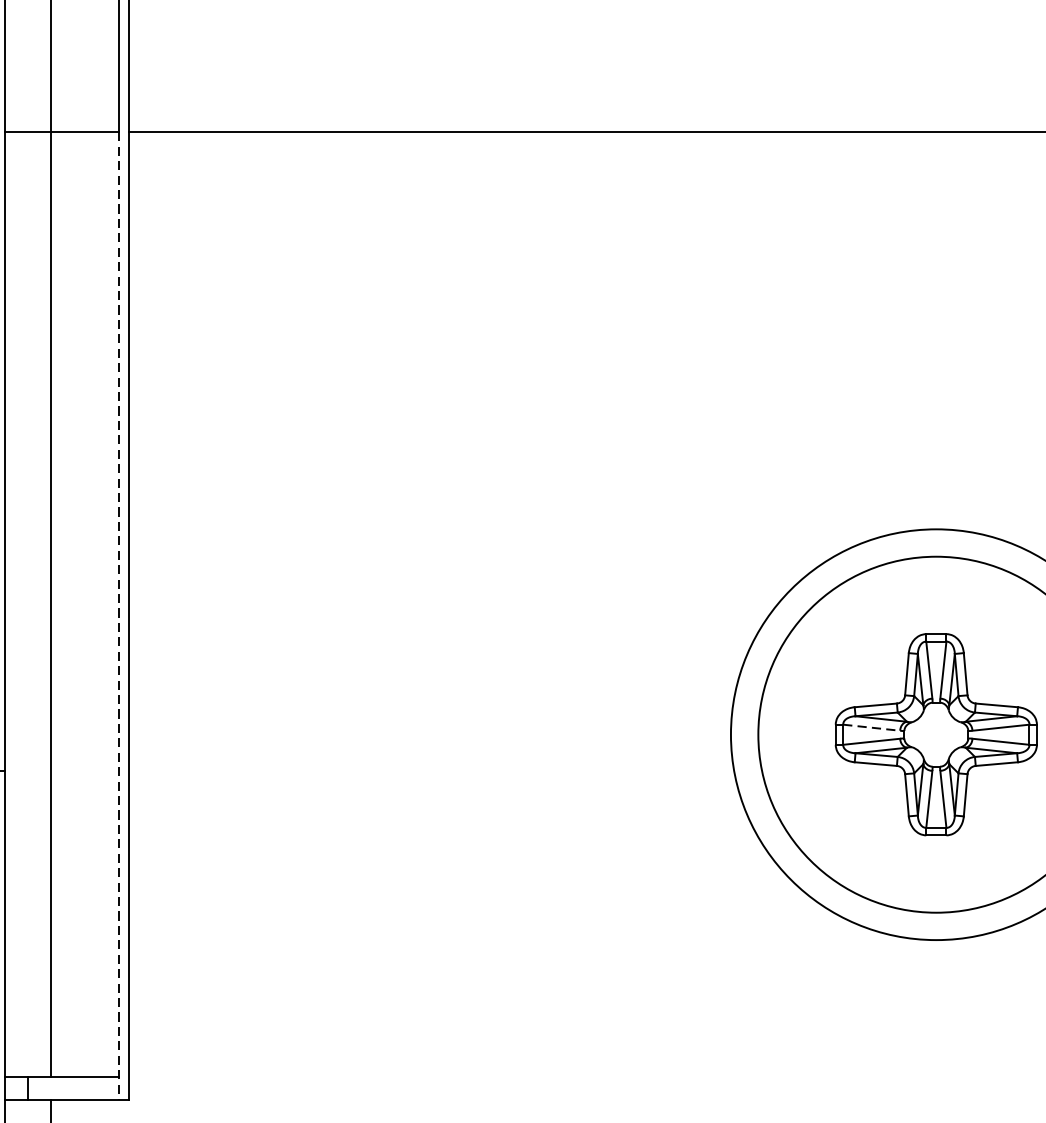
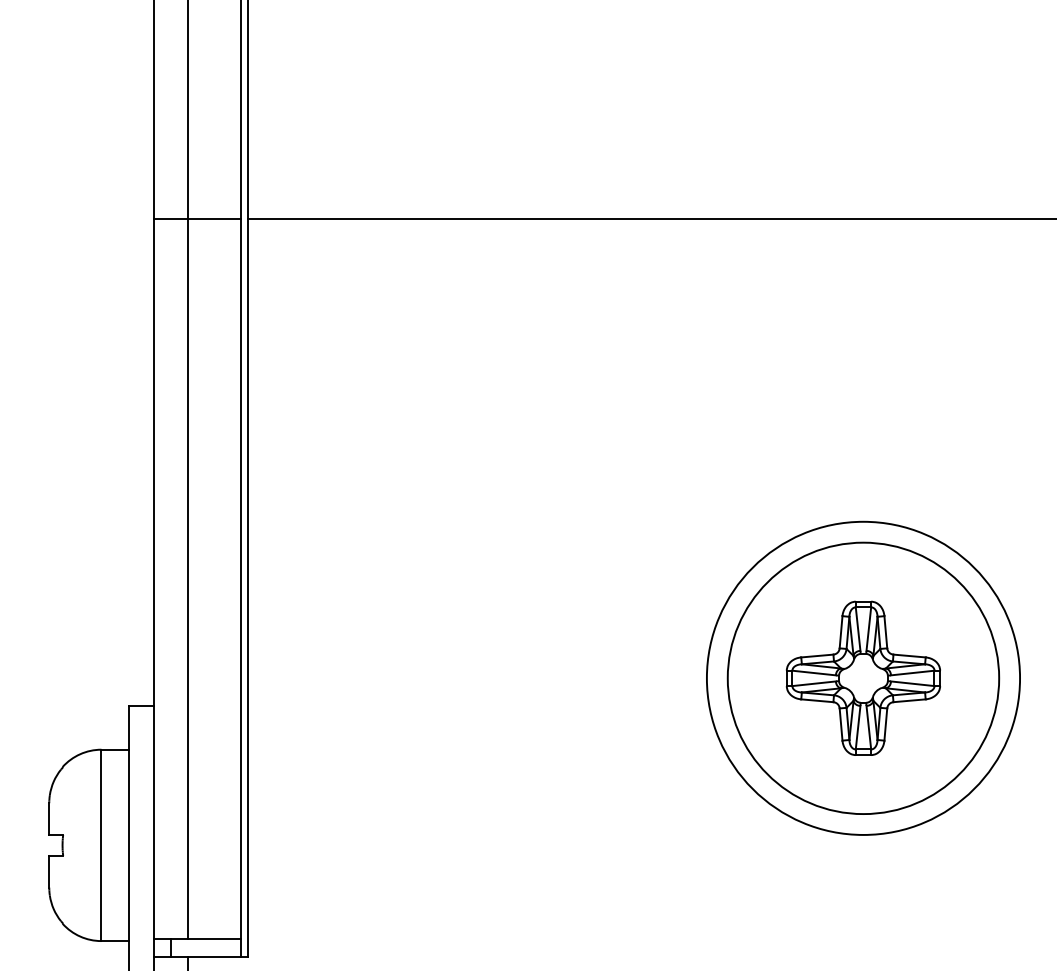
line: (119, 615) -> (240, 587), dashed -> solid
line: (872, 728) -> (814, 673), dashed -> solid

